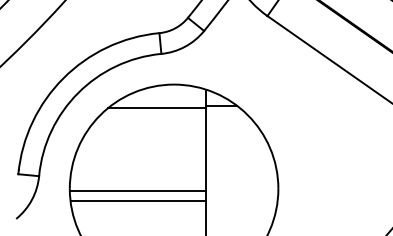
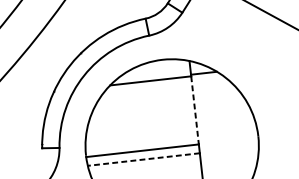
line: (206, 149) -> (195, 110), solid -> dashed
line: (138, 201) -> (143, 159), solid -> dashed

